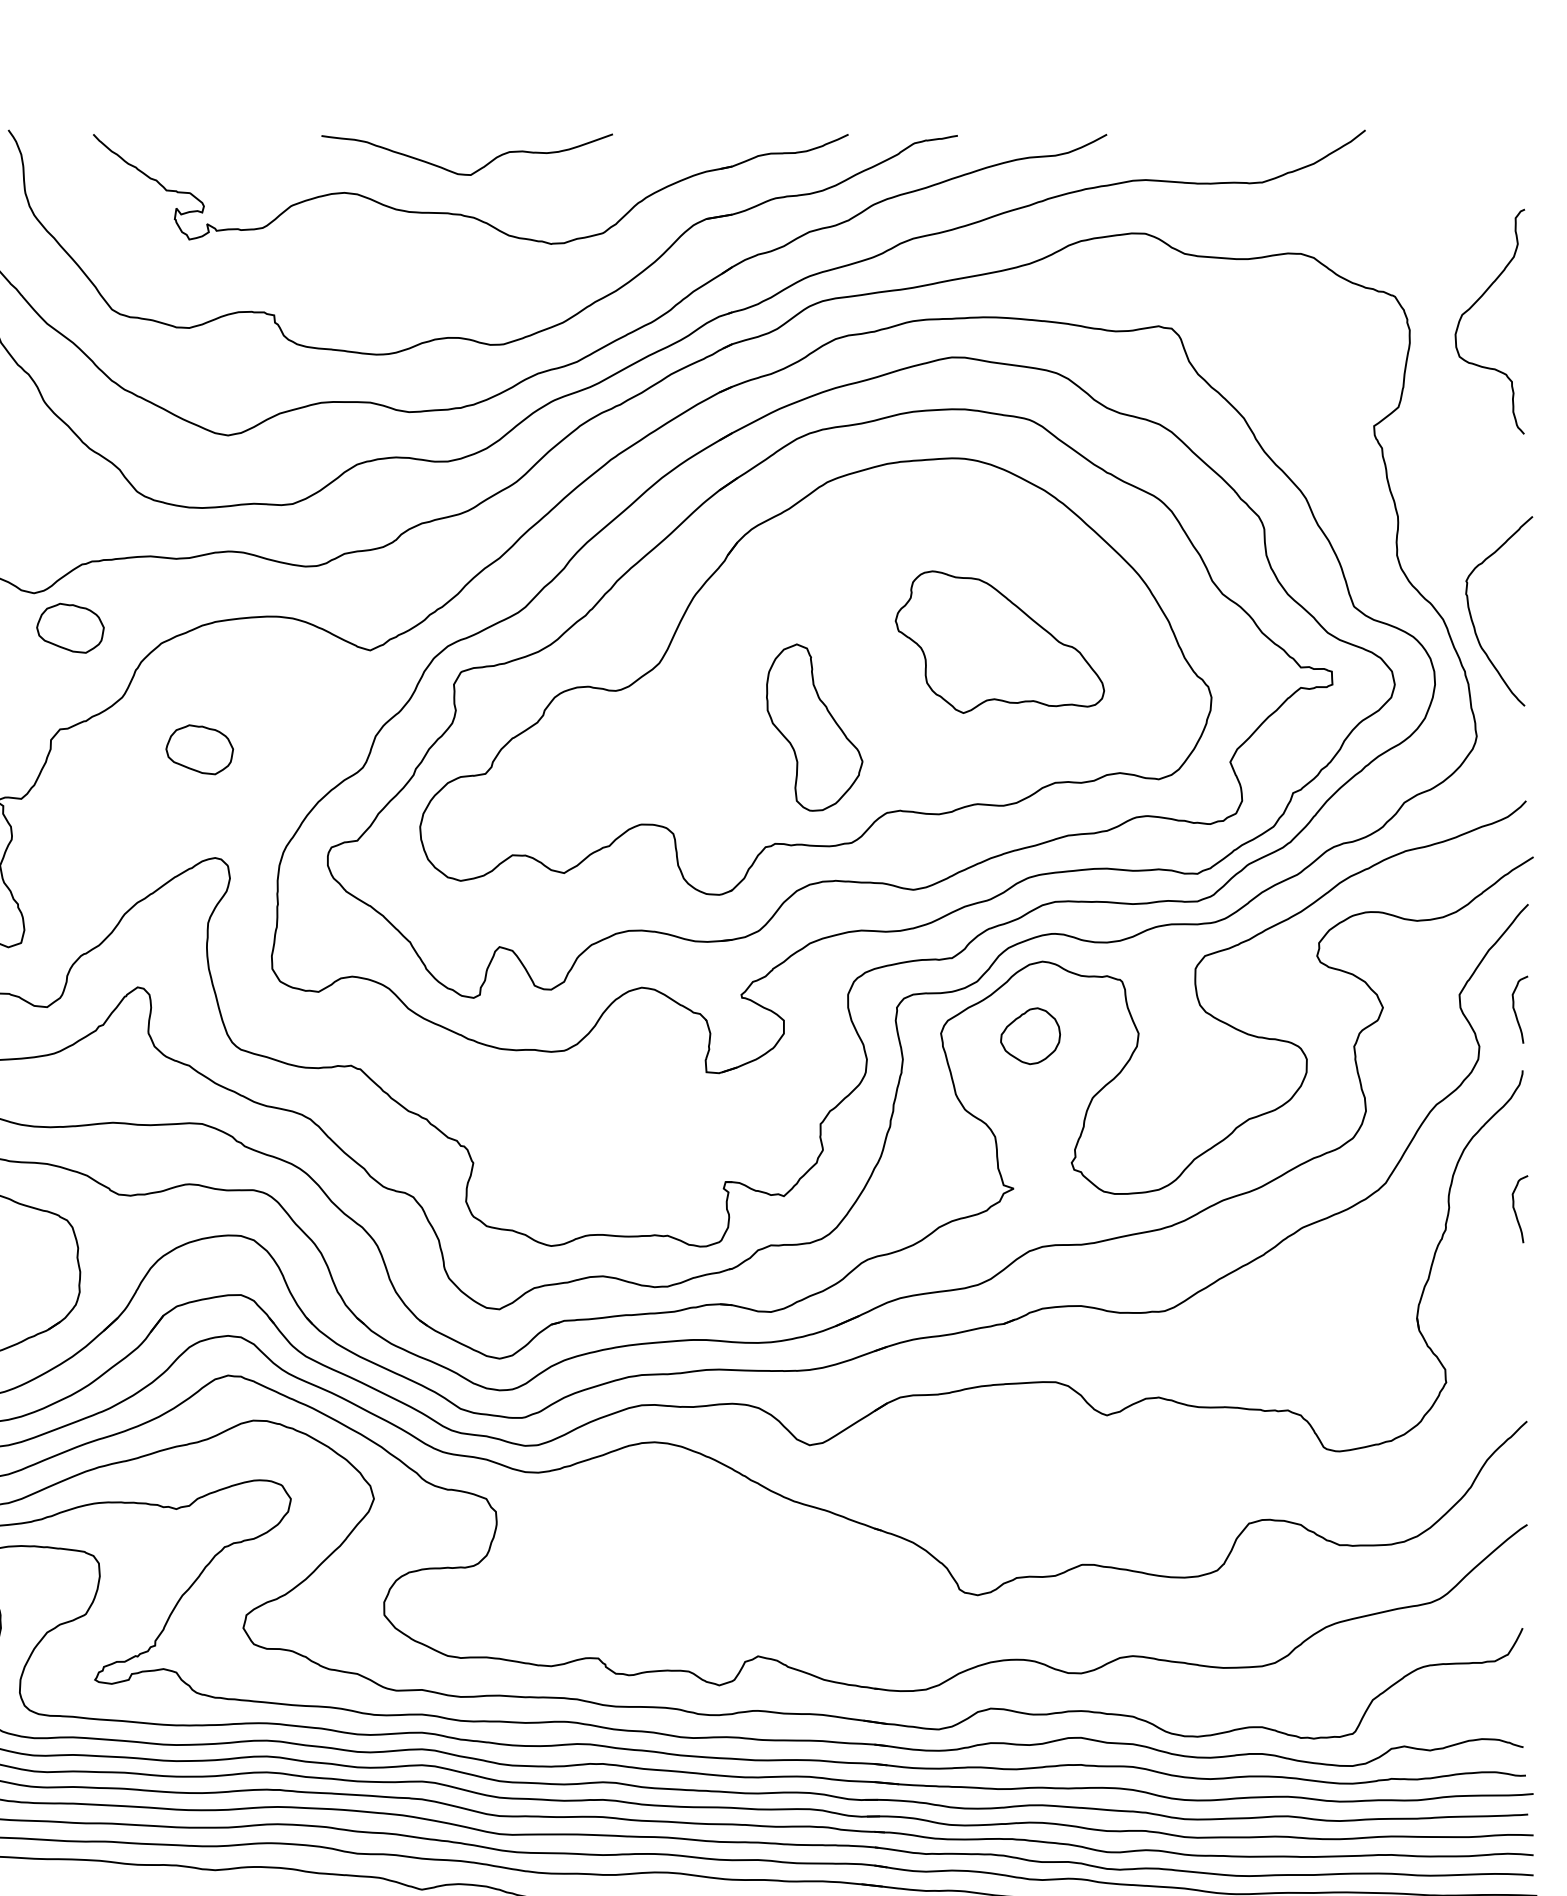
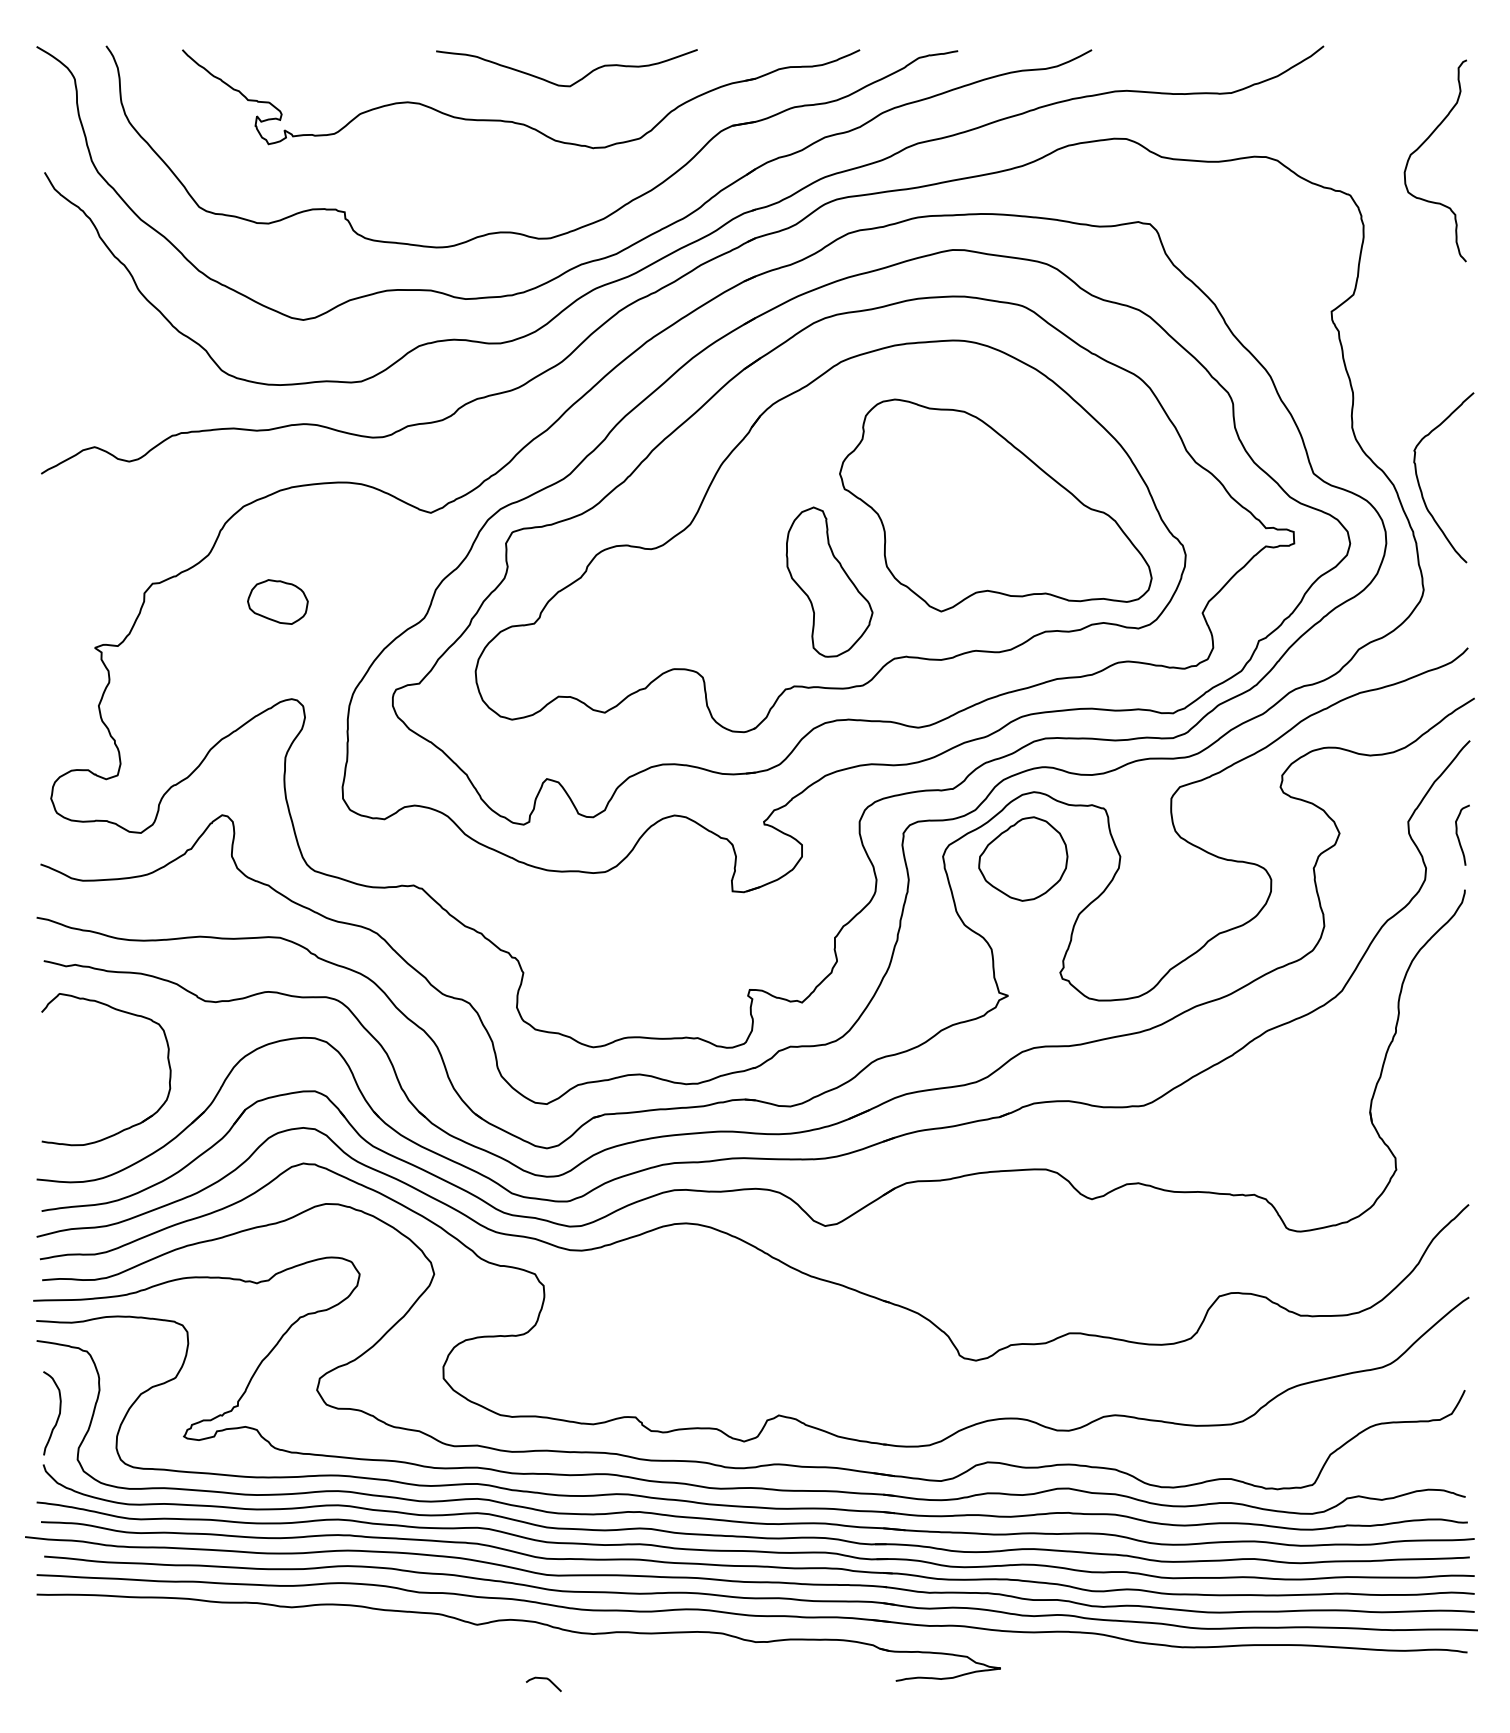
curve: (476, 169) -> (575, 81), moved
curve: (1474, 305) -> (1421, 146), moved
part: (70, 627) -> (161, 492), removed
part: (999, 642) -> (995, 505), size x1.67
part: (1030, 1035) -> (1023, 858), size x1.67
curve: (1515, 1209) -> (1458, 1014), removed

